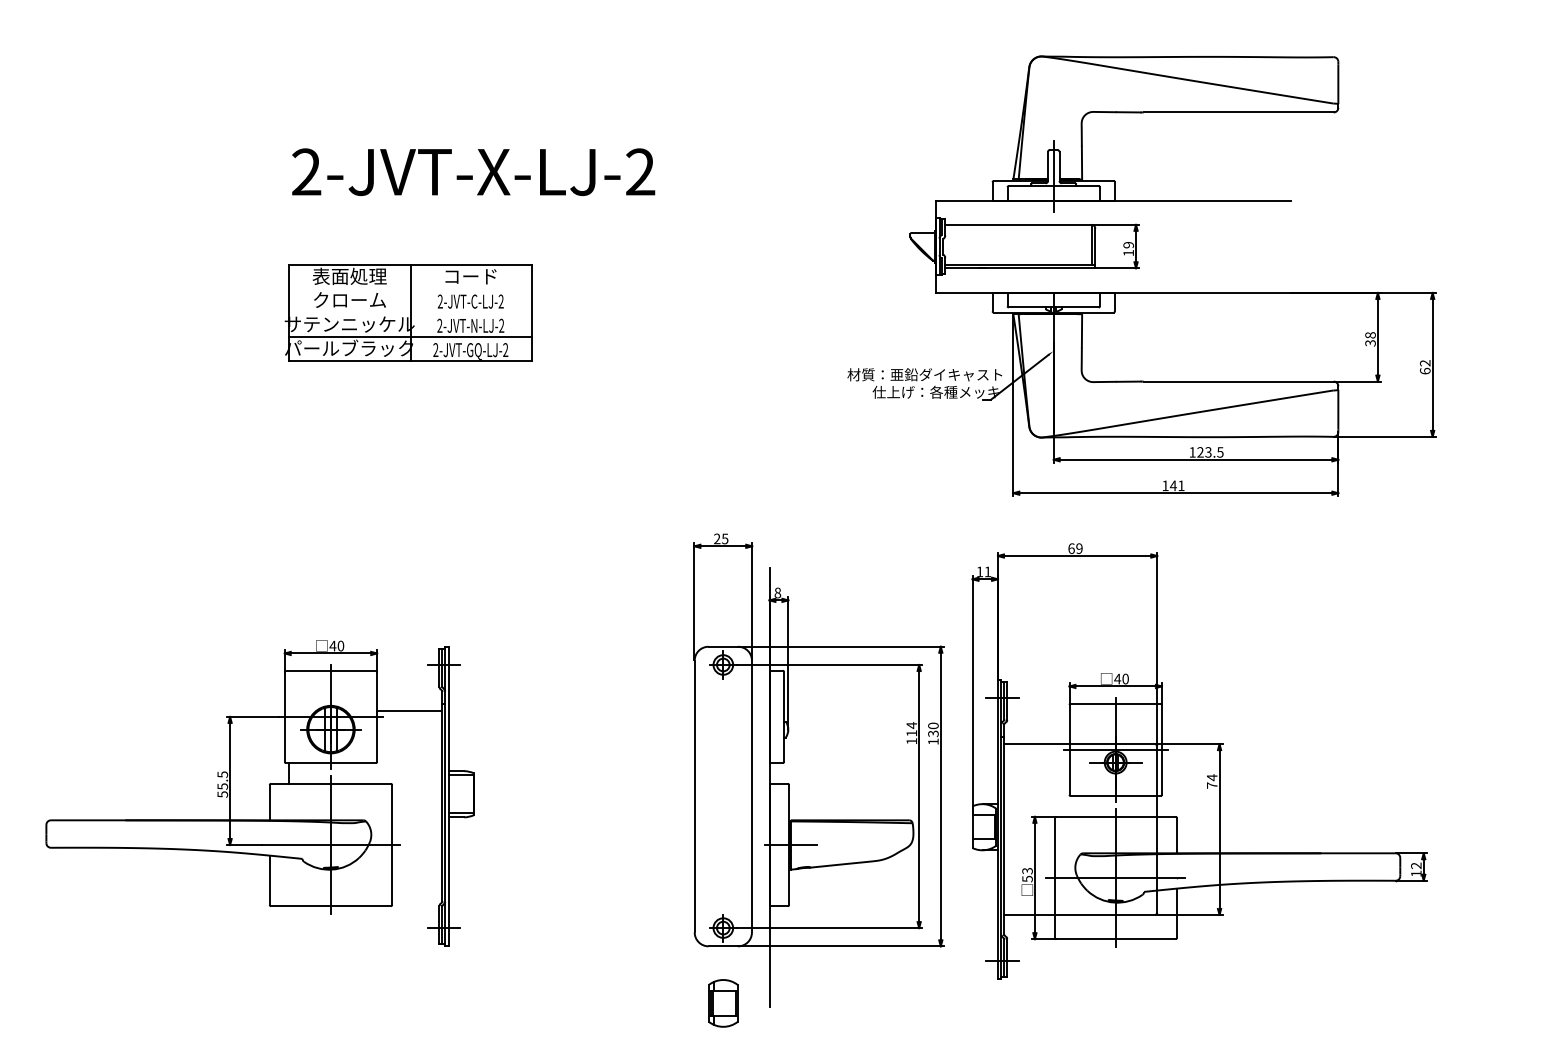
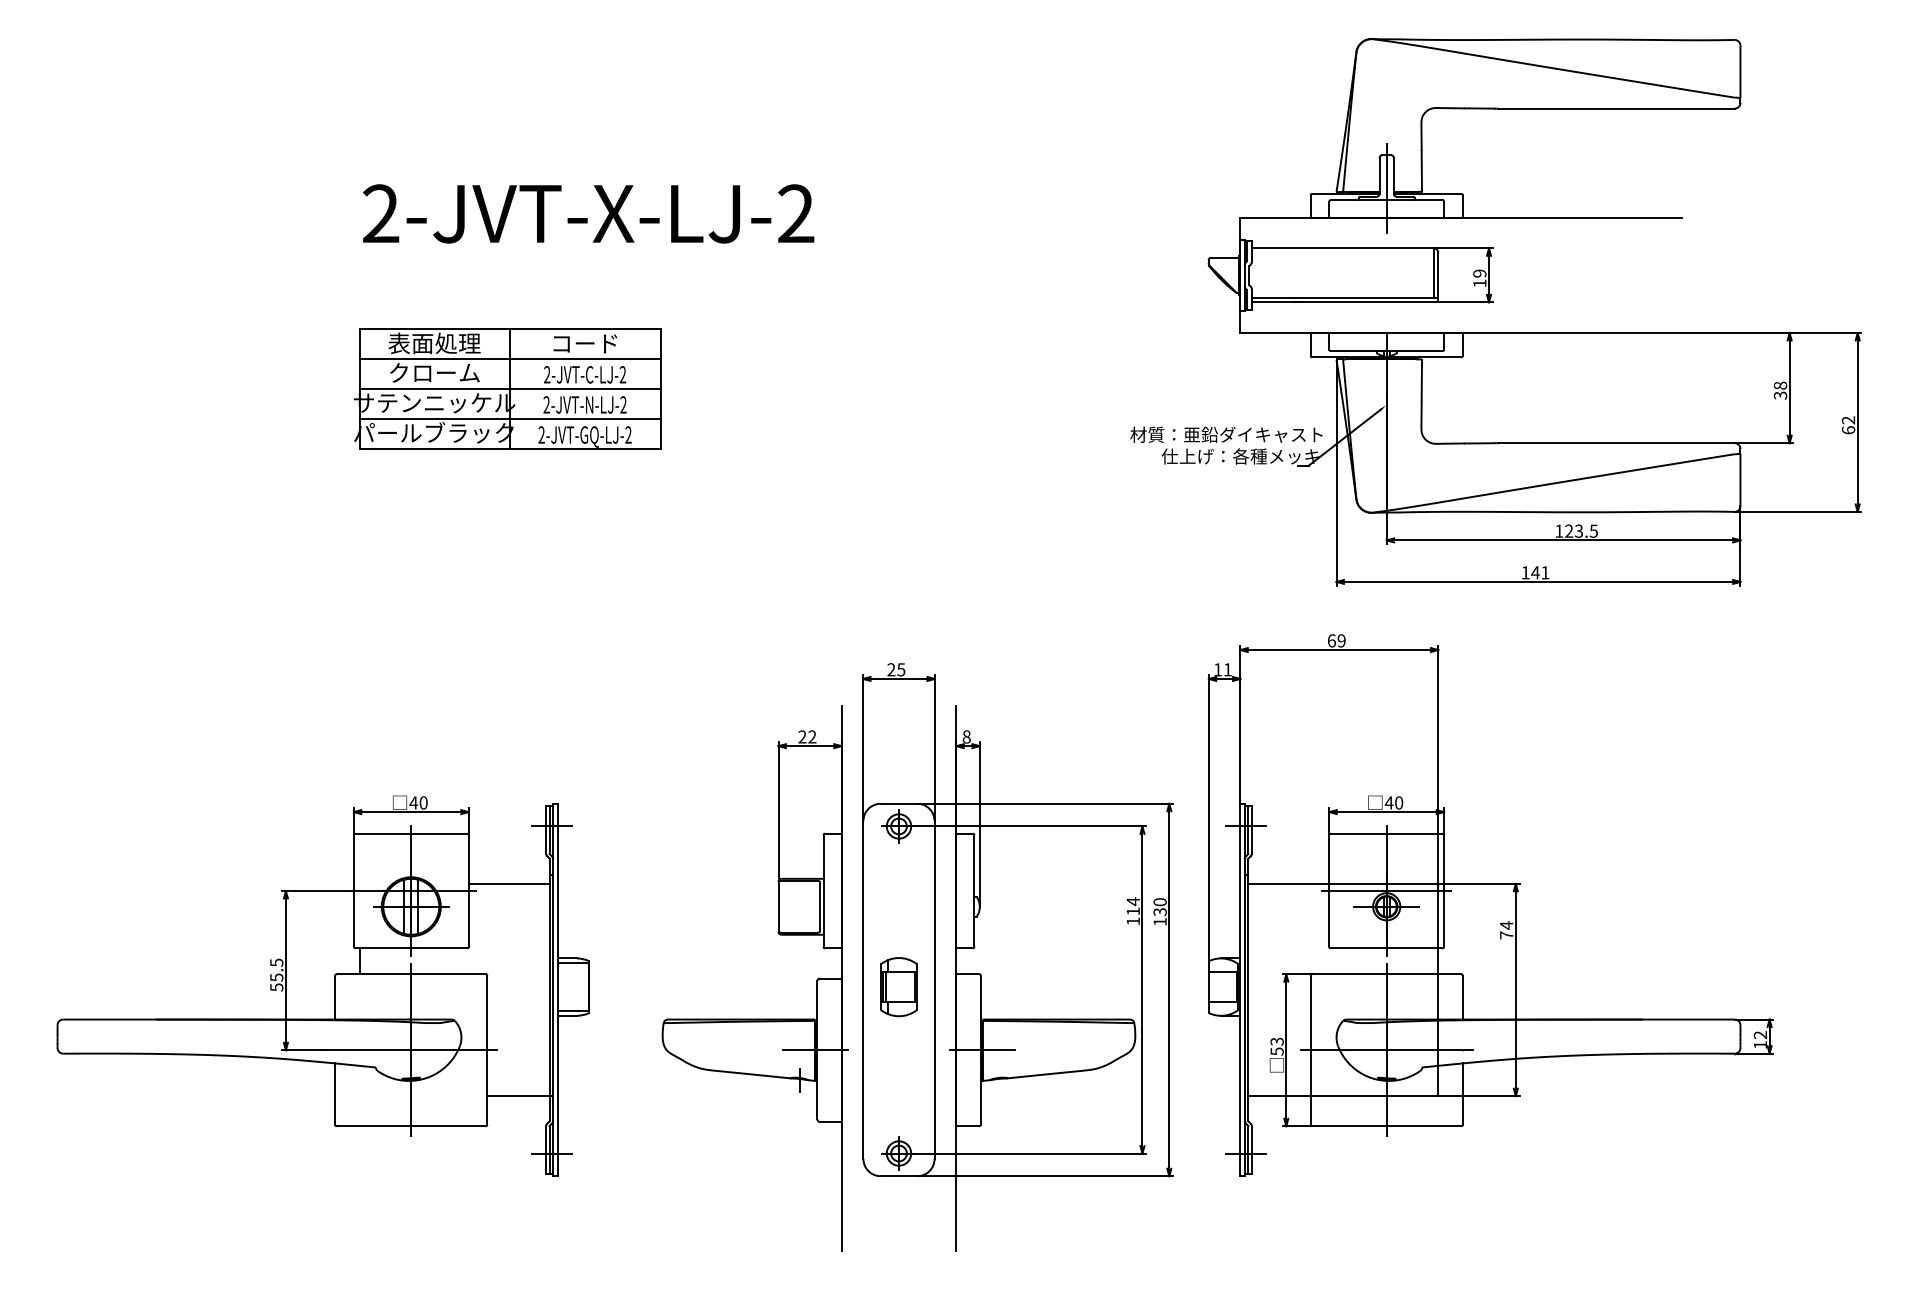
part: (1139, 268) -> (1493, 302), moved
line: (409, 288) -> (509, 358), added
line: (409, 312) -> (509, 388), added
part: (1199, 761) -> (1490, 905), moved
part: (607, 819) -> (754, 1018), added
line: (418, 882) -> (520, 1096), added
part: (722, 1003) -> (898, 987), moved

